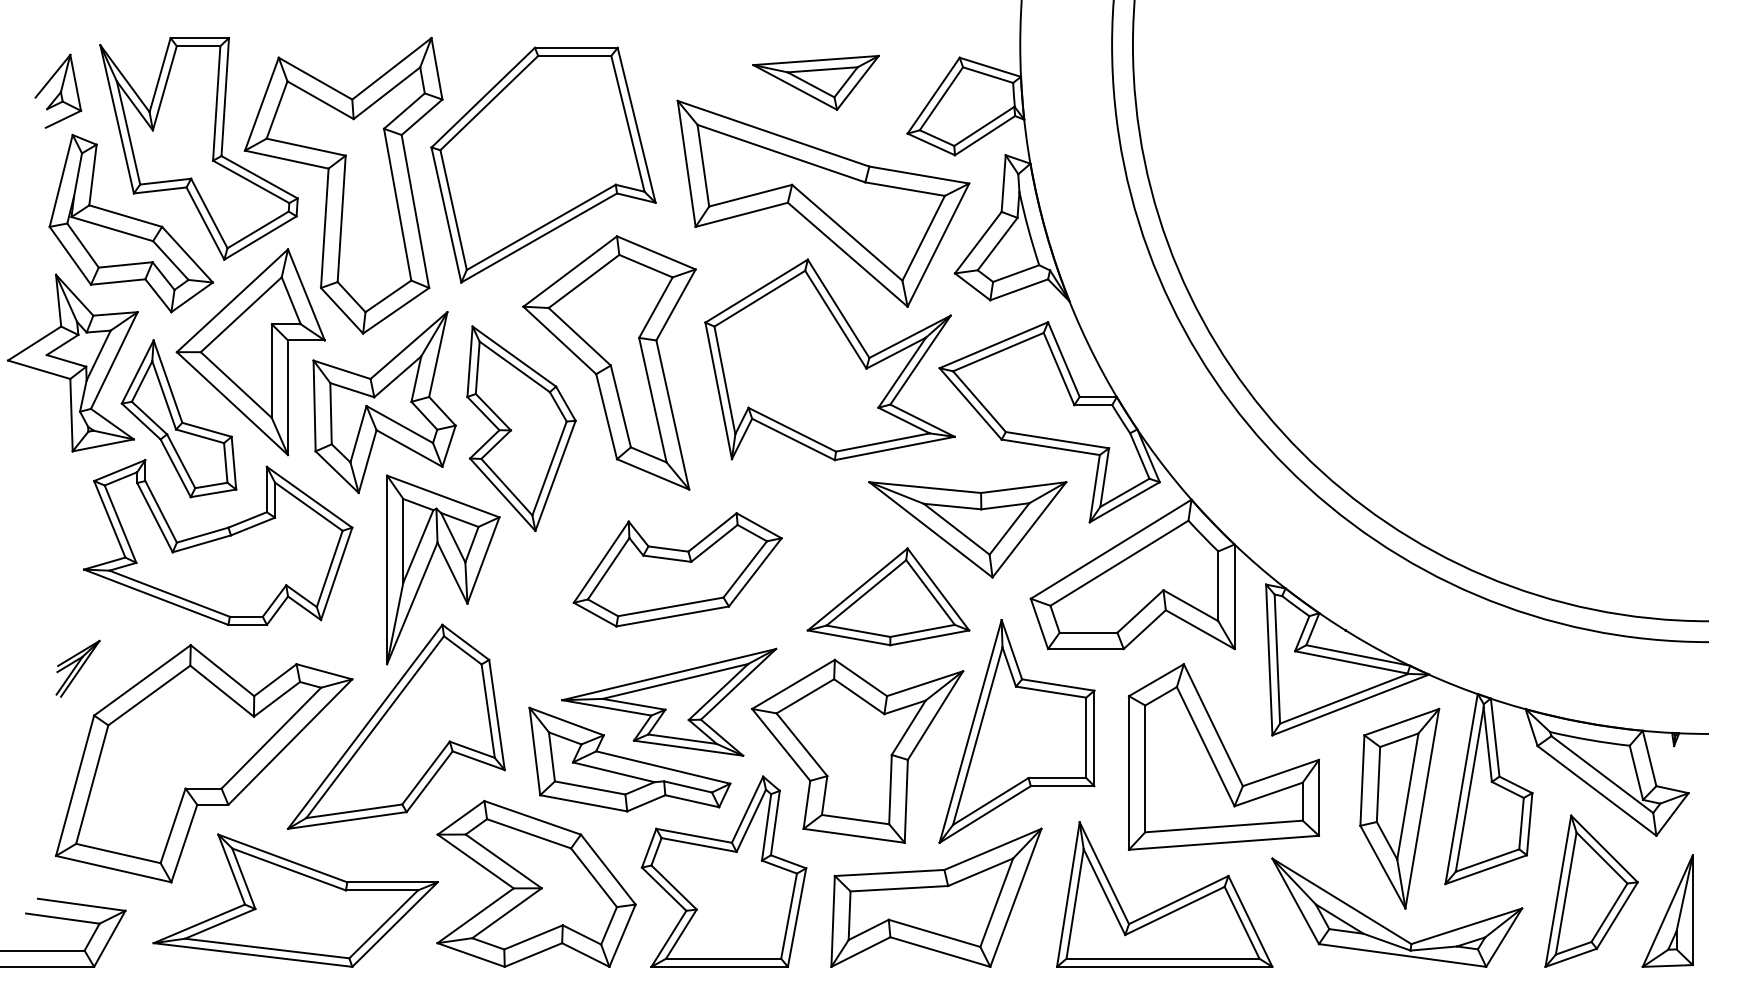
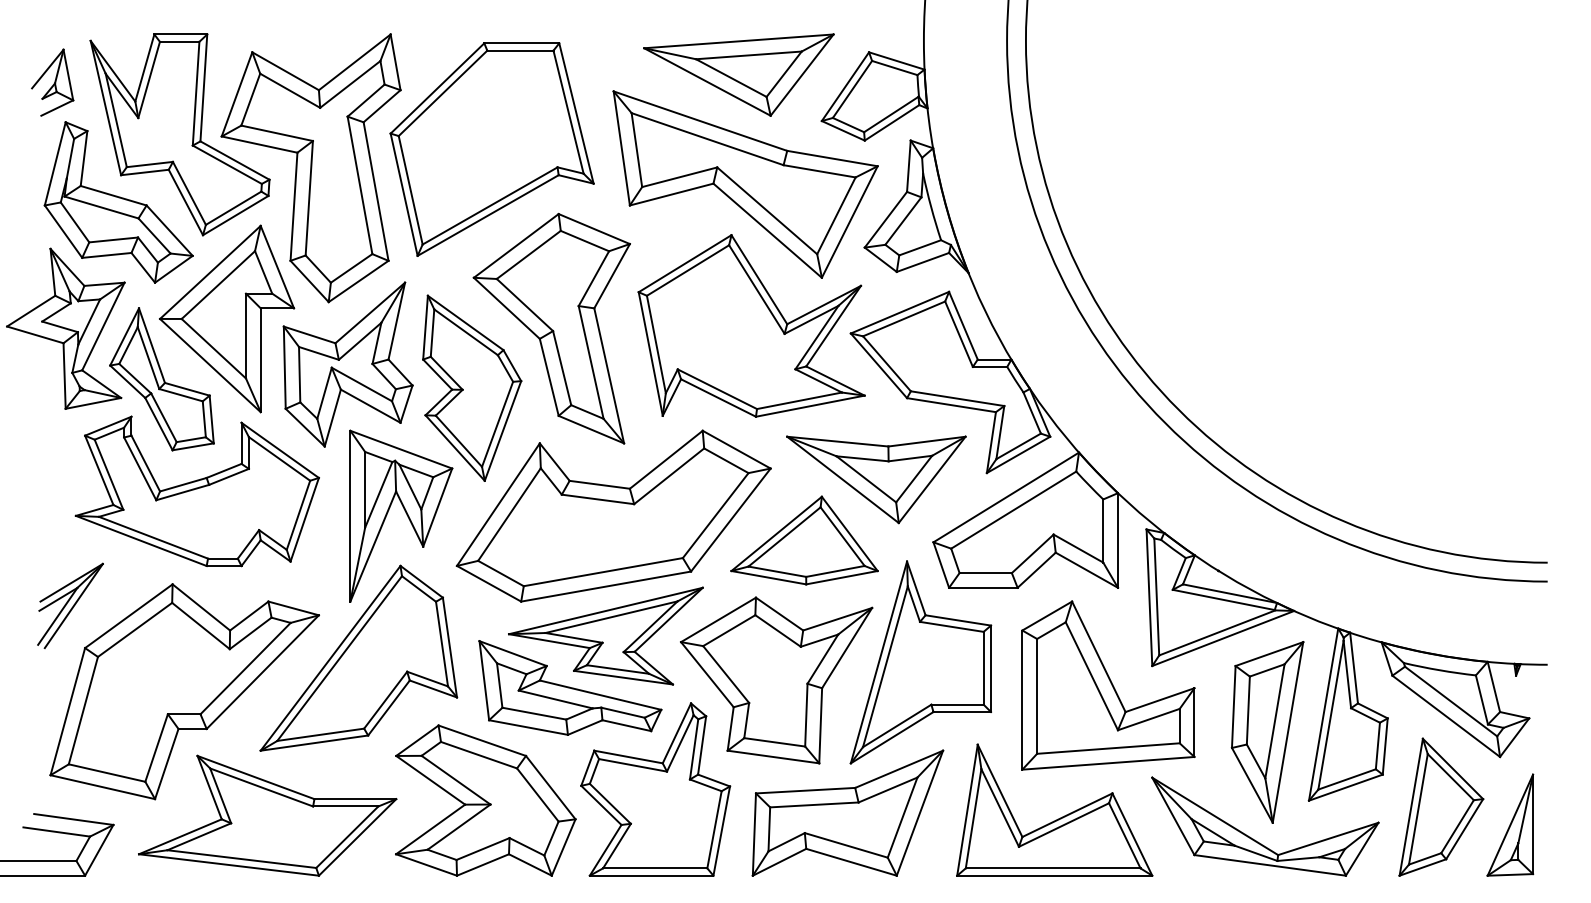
part: (815, 82) -> (738, 74), size x1.67
part: (677, 569) -> (613, 515), size x1.67
part: (78, 668) -> (70, 605), size x1.67

